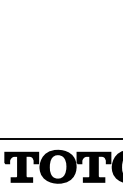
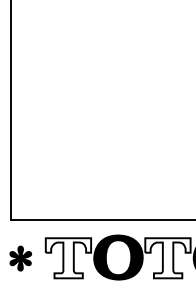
fill: (21, 167) -> (68, 258), removed
fill: (93, 167) -> (167, 258), removed

